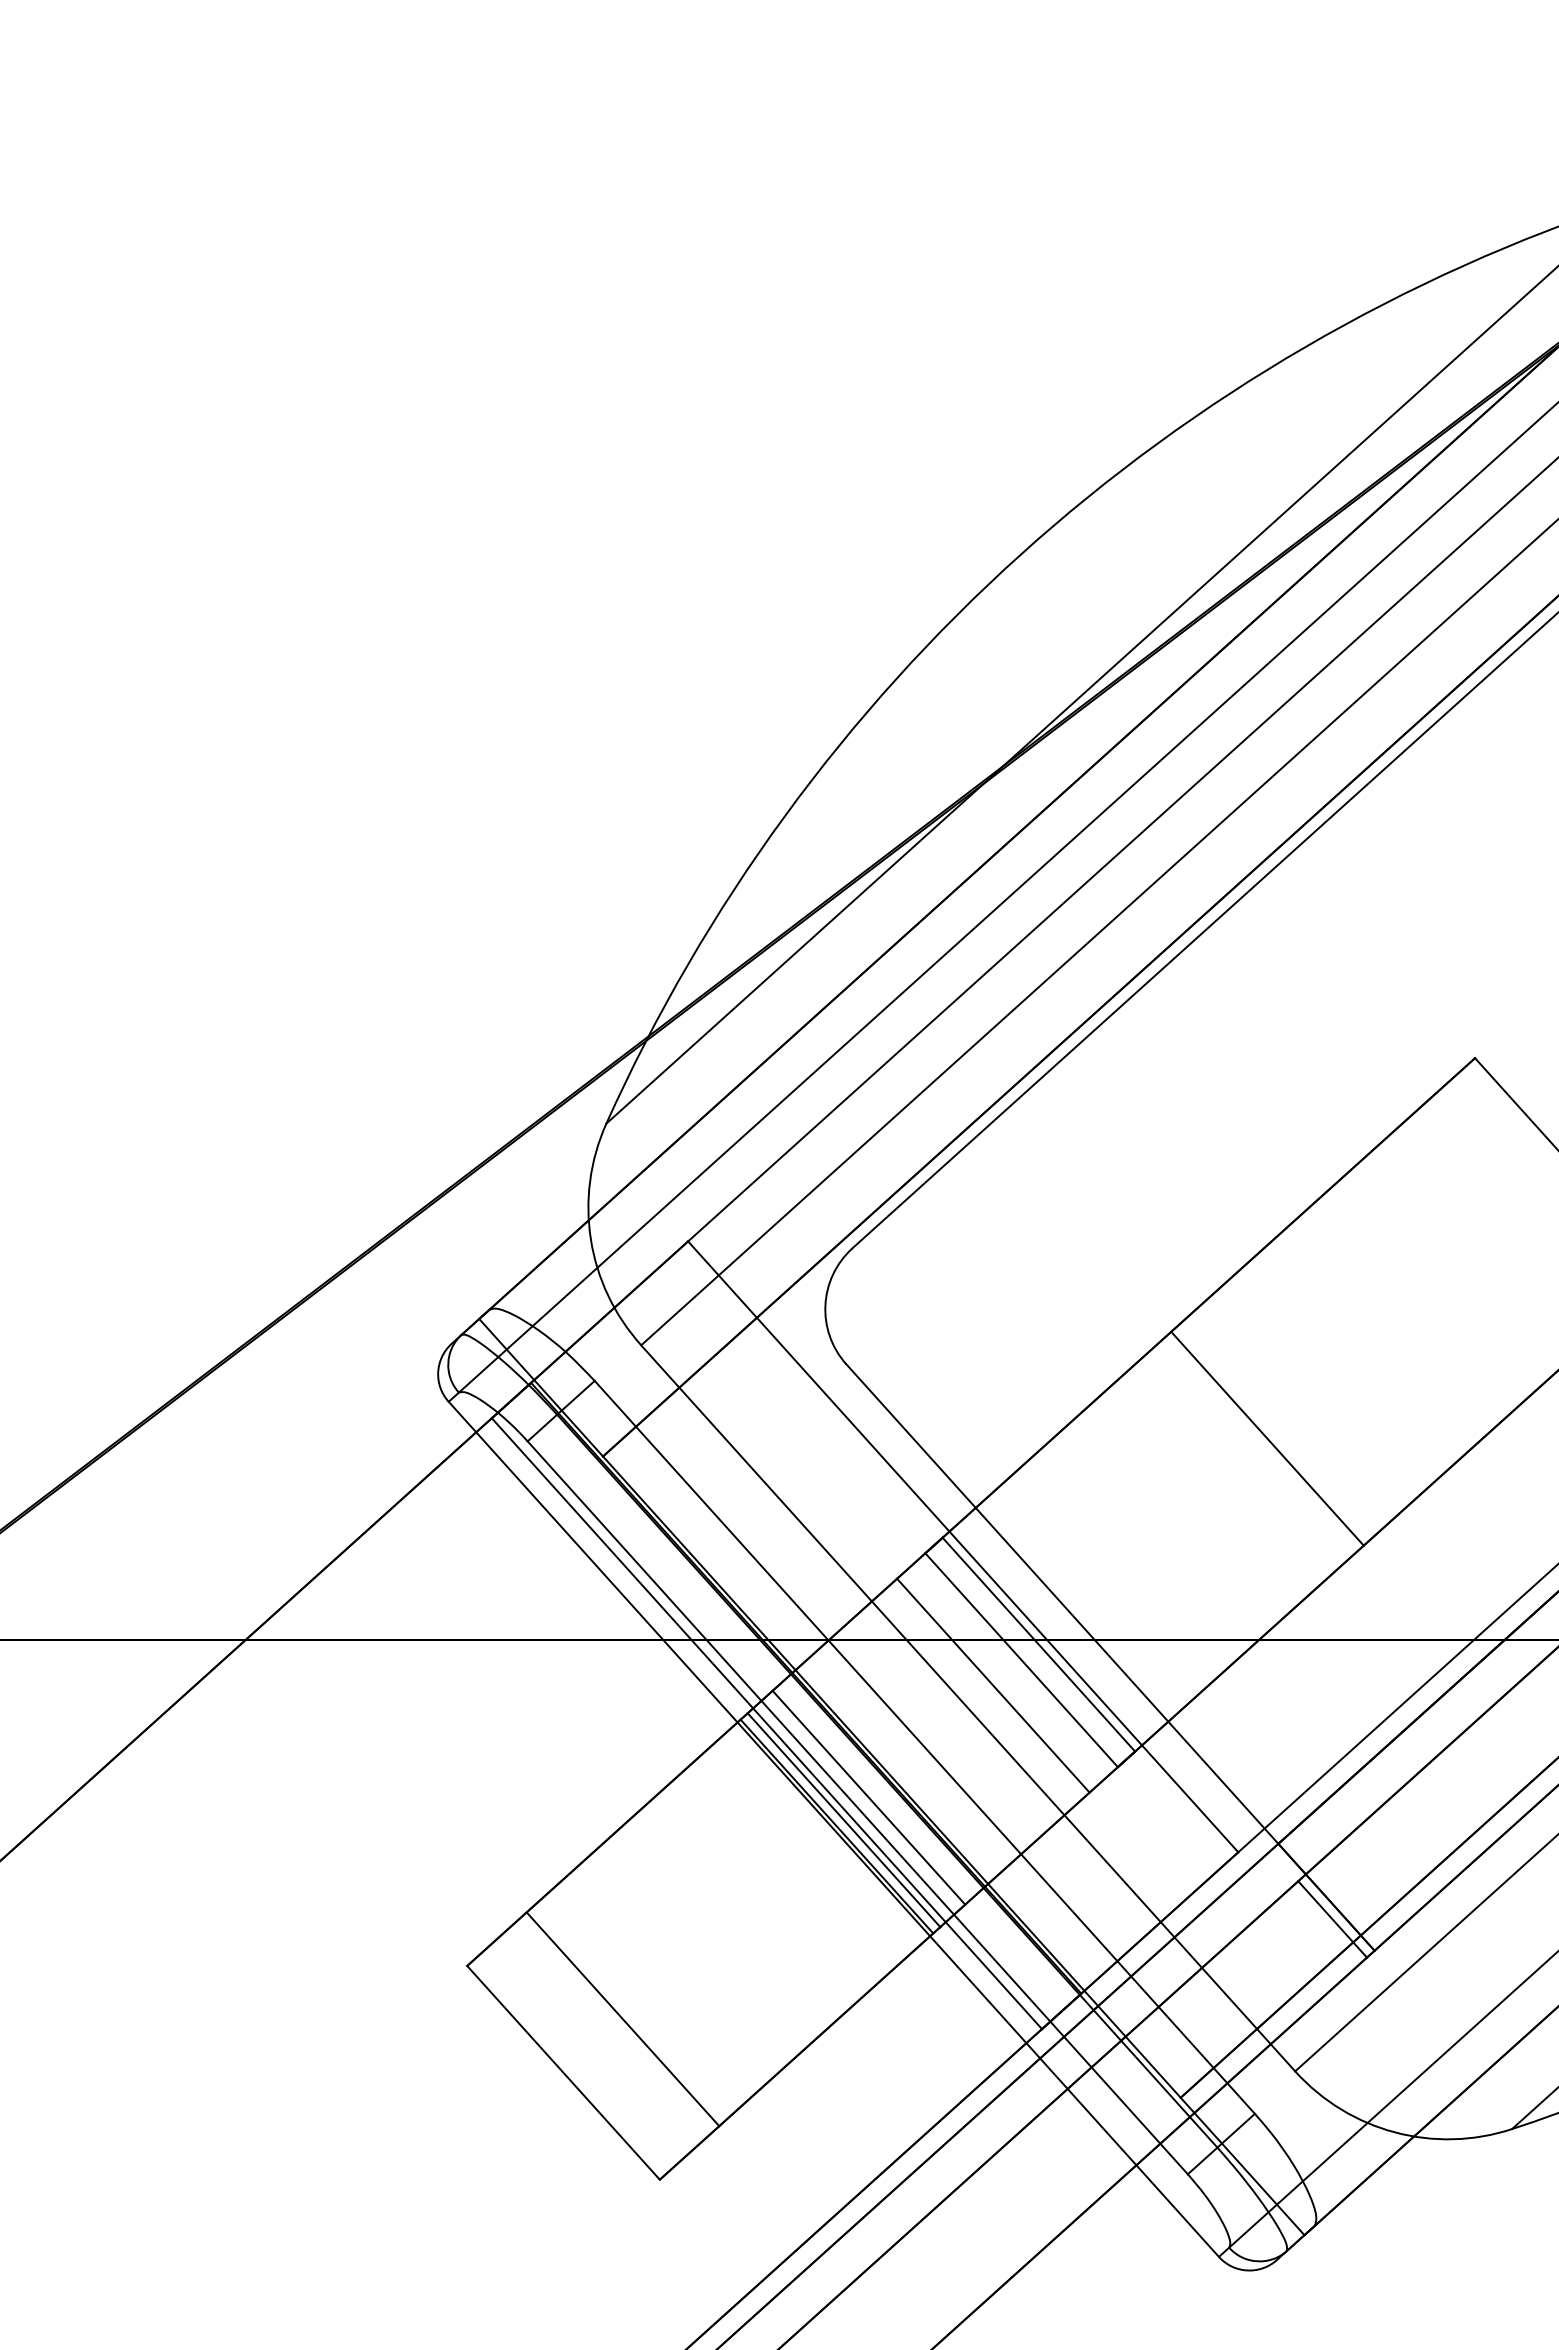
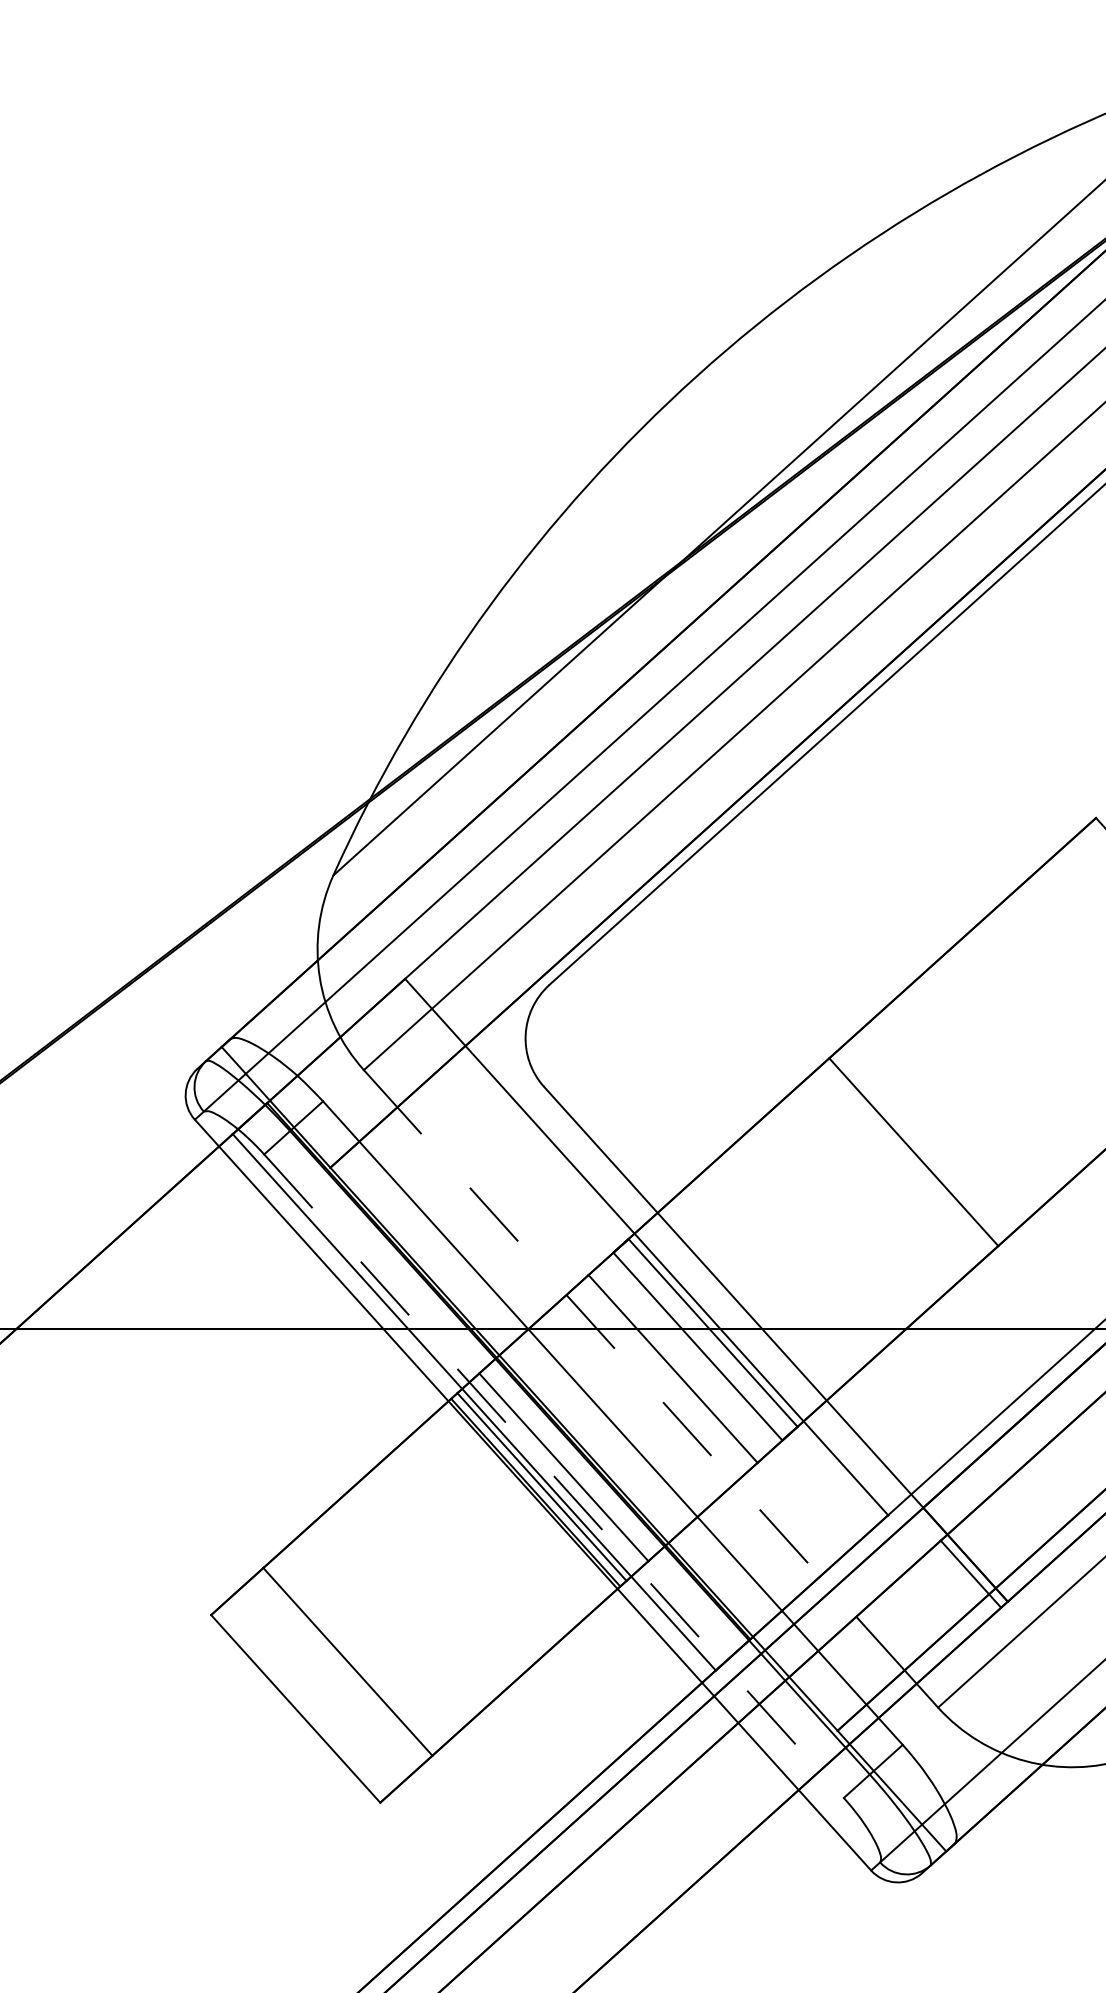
line: (968, 1708) -> (651, 1389), solid -> dashed
line: (858, 1808) -> (554, 1476), solid -> dashed

